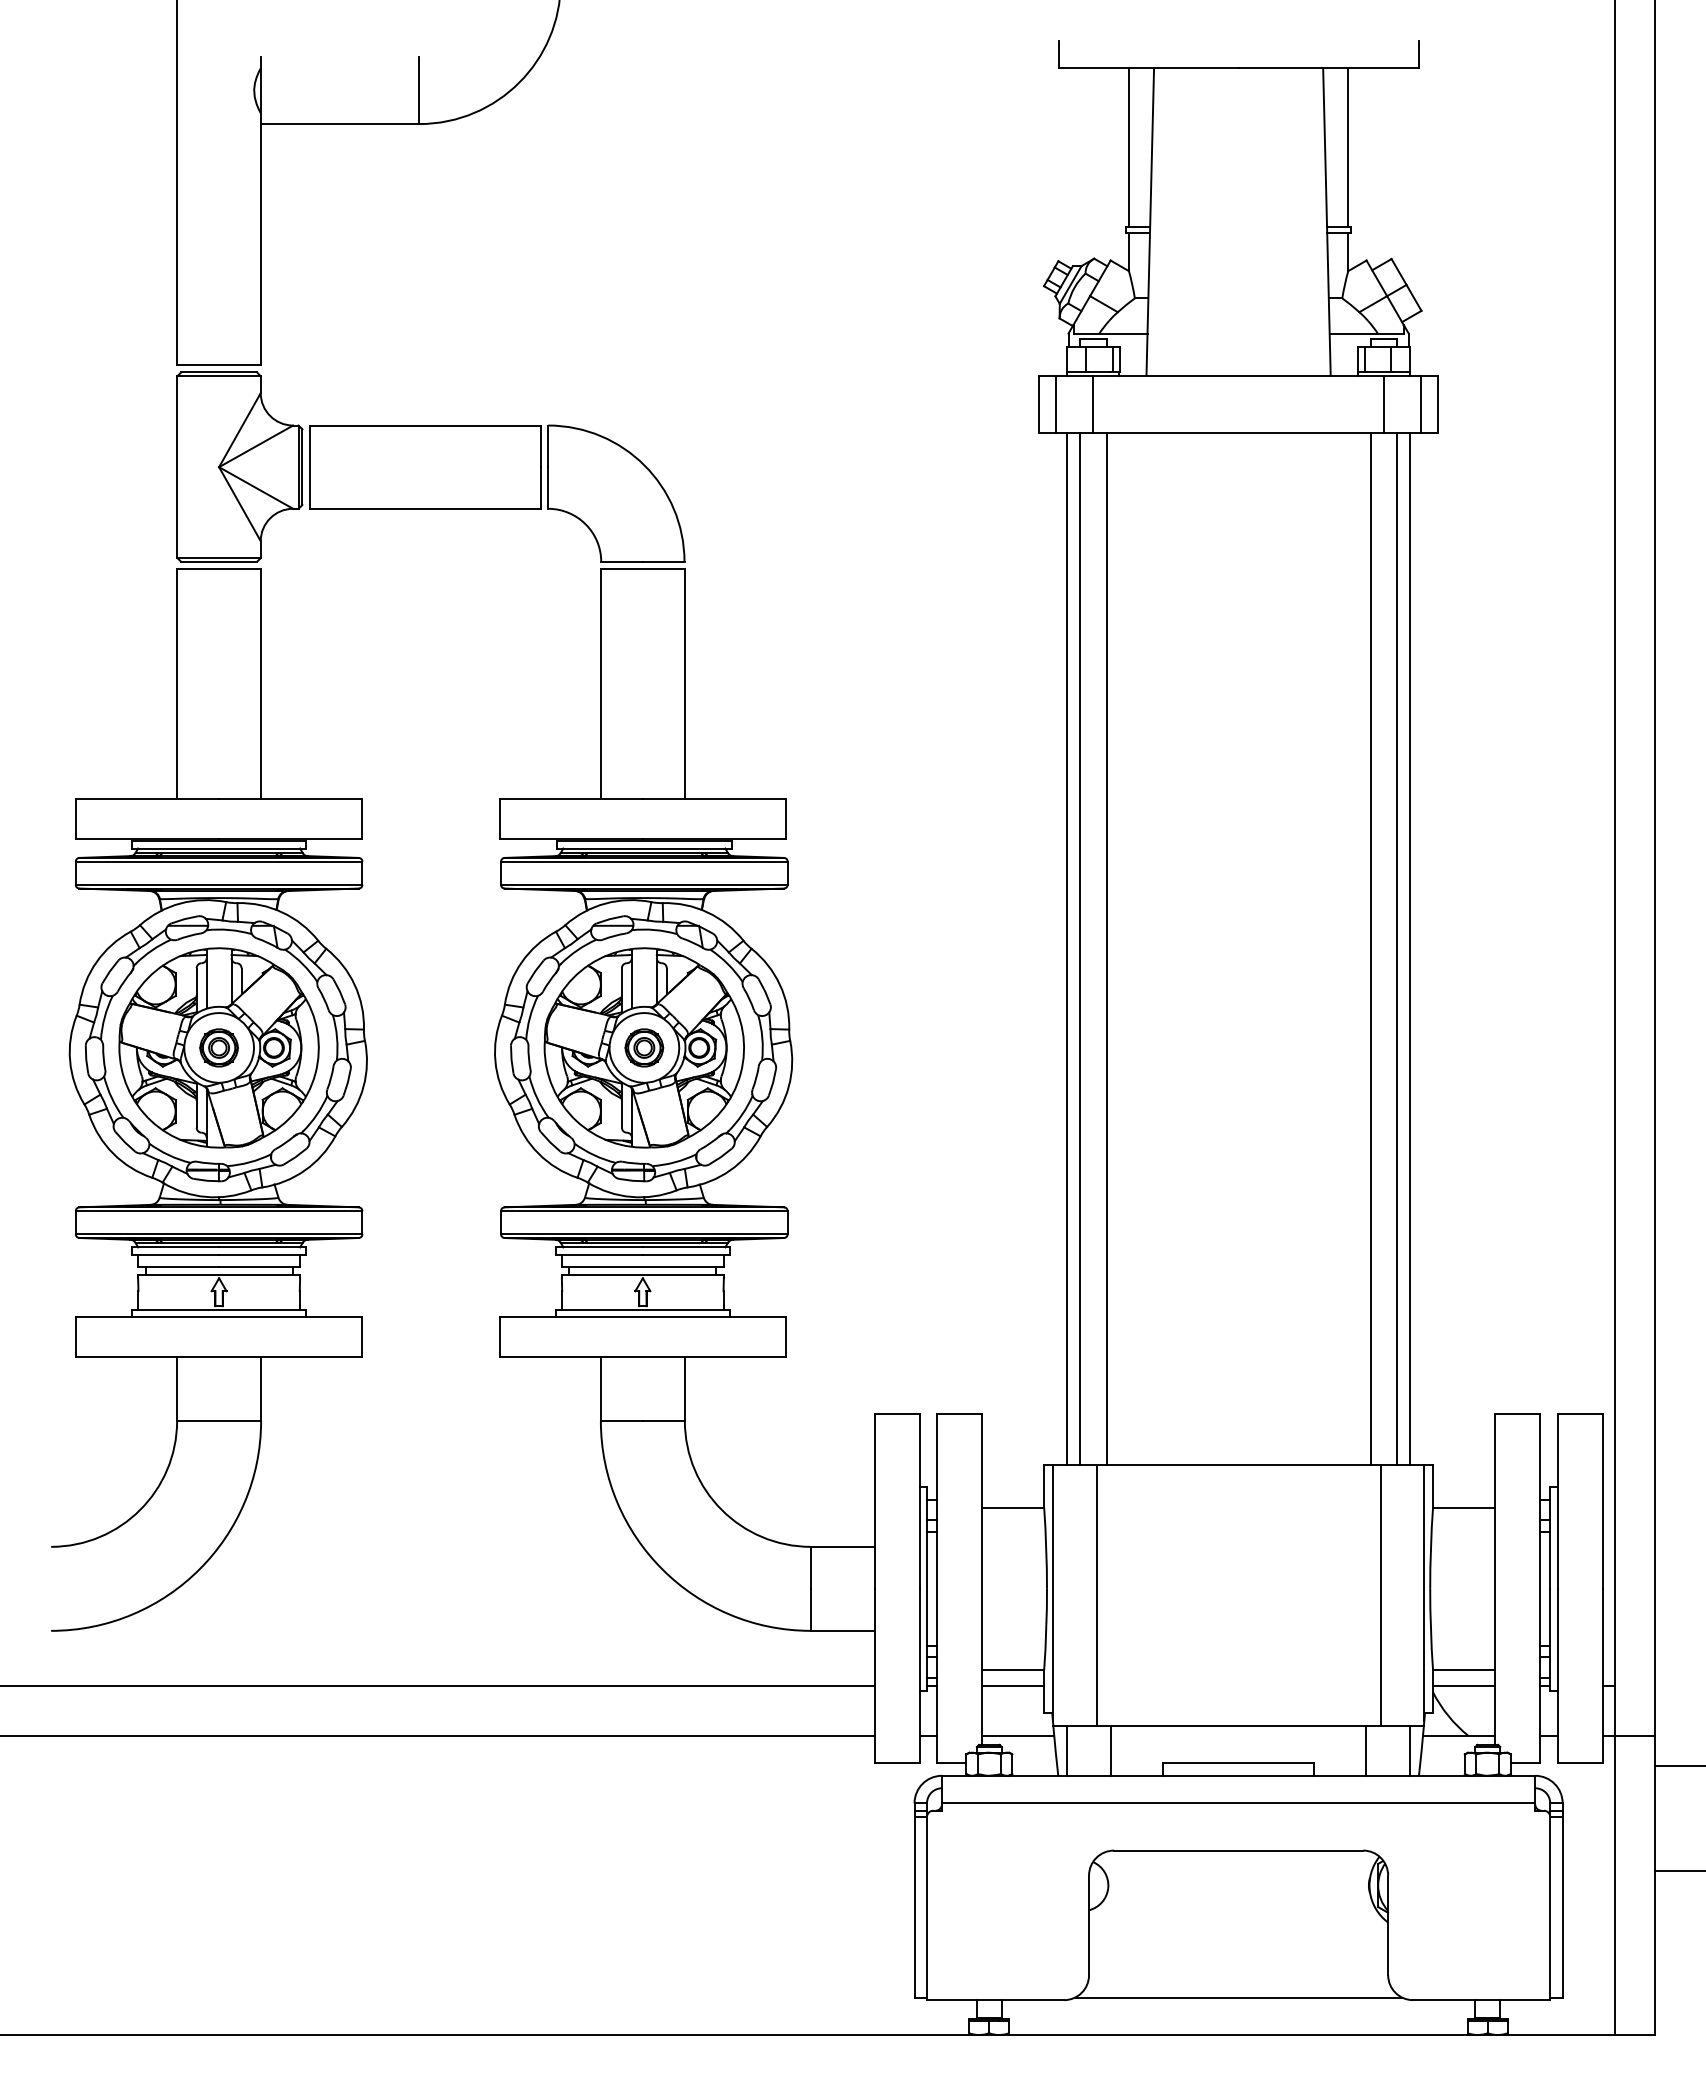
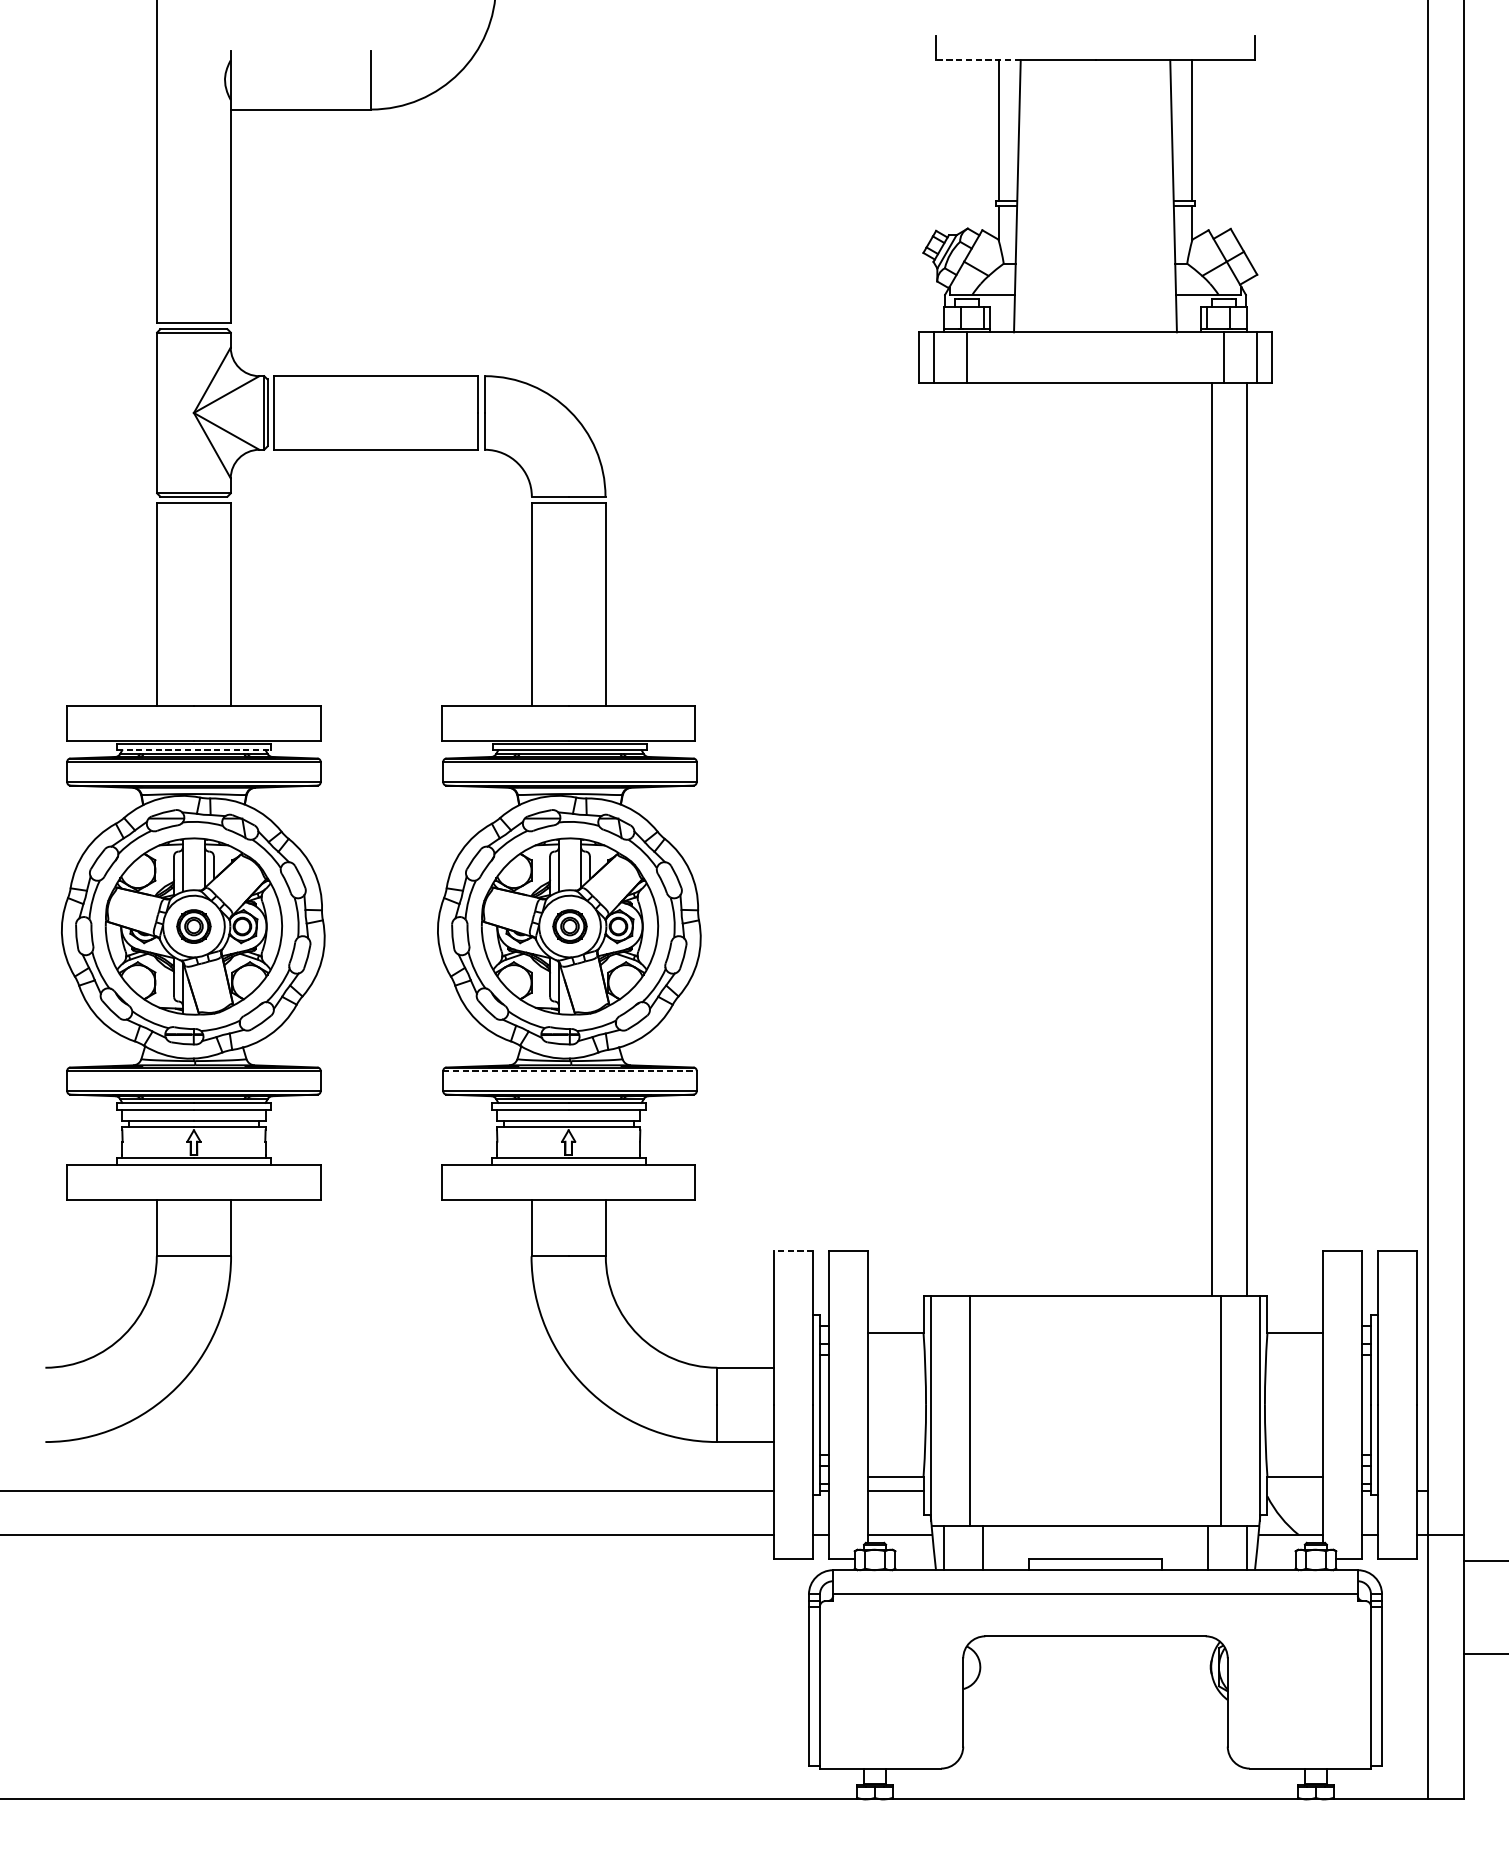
line: (1106, 68) -> (978, 60), solid -> dashed
line: (219, 848) -> (194, 750), solid -> dashed
line: (1067, 949) -> (944, 839), removed
line: (1079, 949) -> (954, 839), removed
line: (1106, 949) -> (978, 839), removed
line: (1397, 949) -> (1236, 839), removed
line: (644, 1211) -> (570, 1071), solid -> dashed
line: (896, 1414) -> (792, 1250), solid -> dashed
line: (1464, 1686) -> (1295, 1491), removed
line: (1238, 1997) -> (1095, 1766), removed

